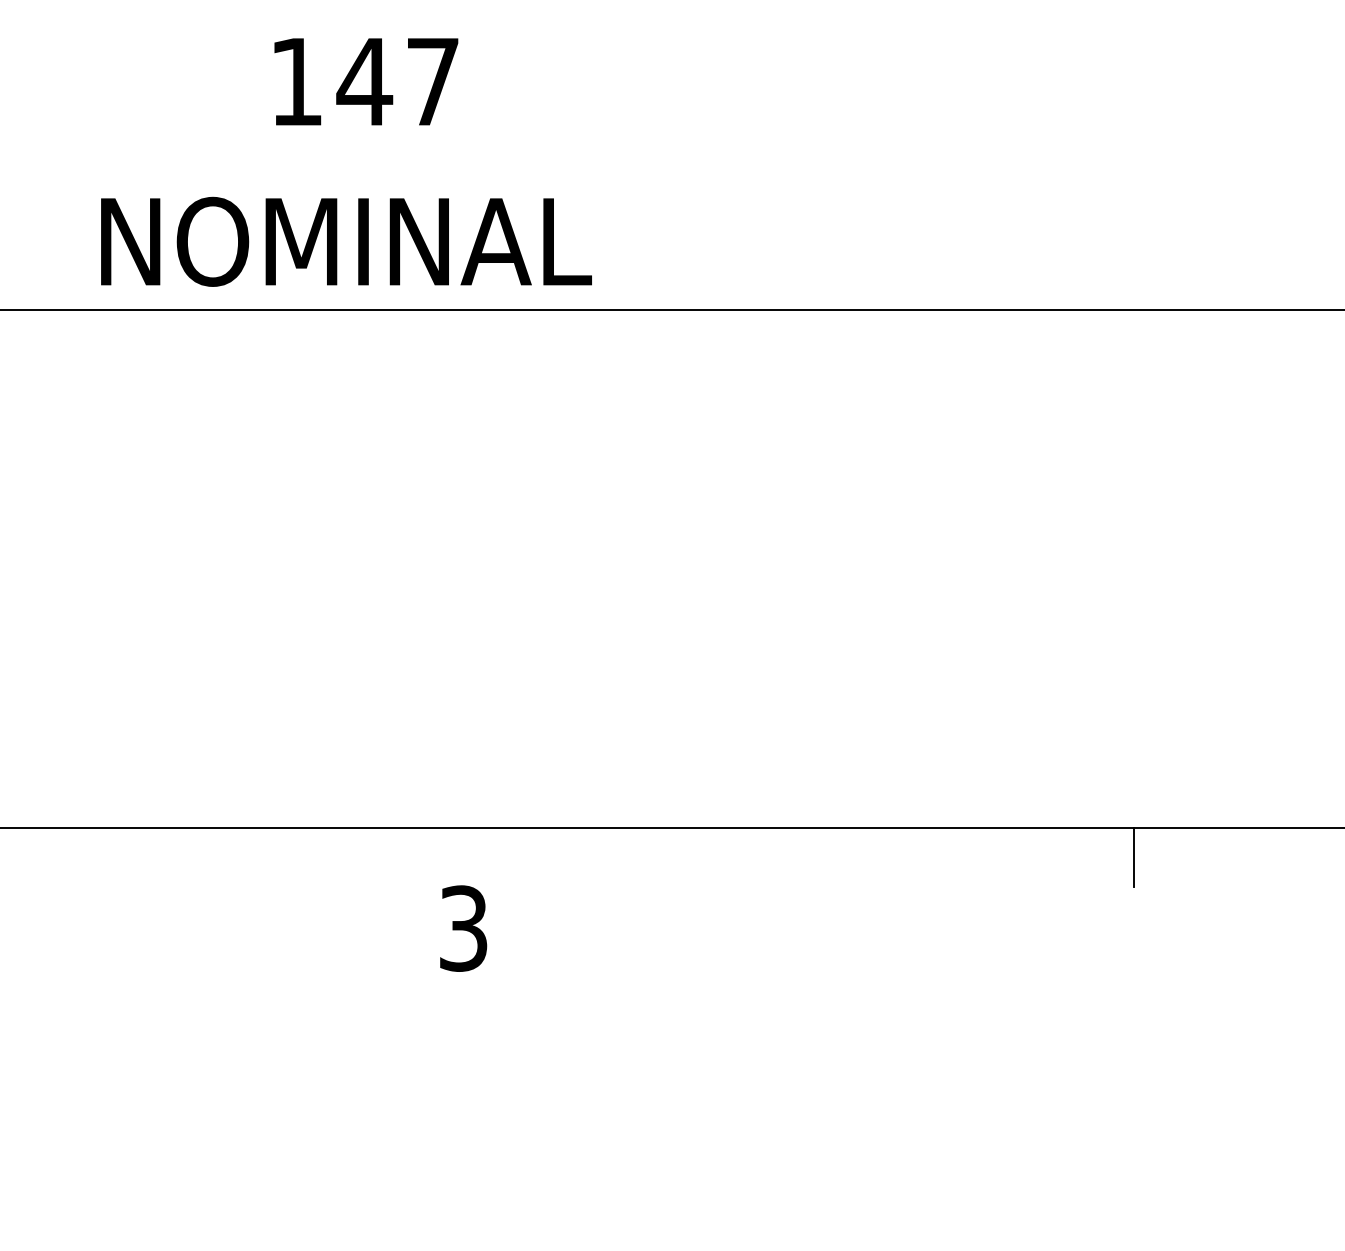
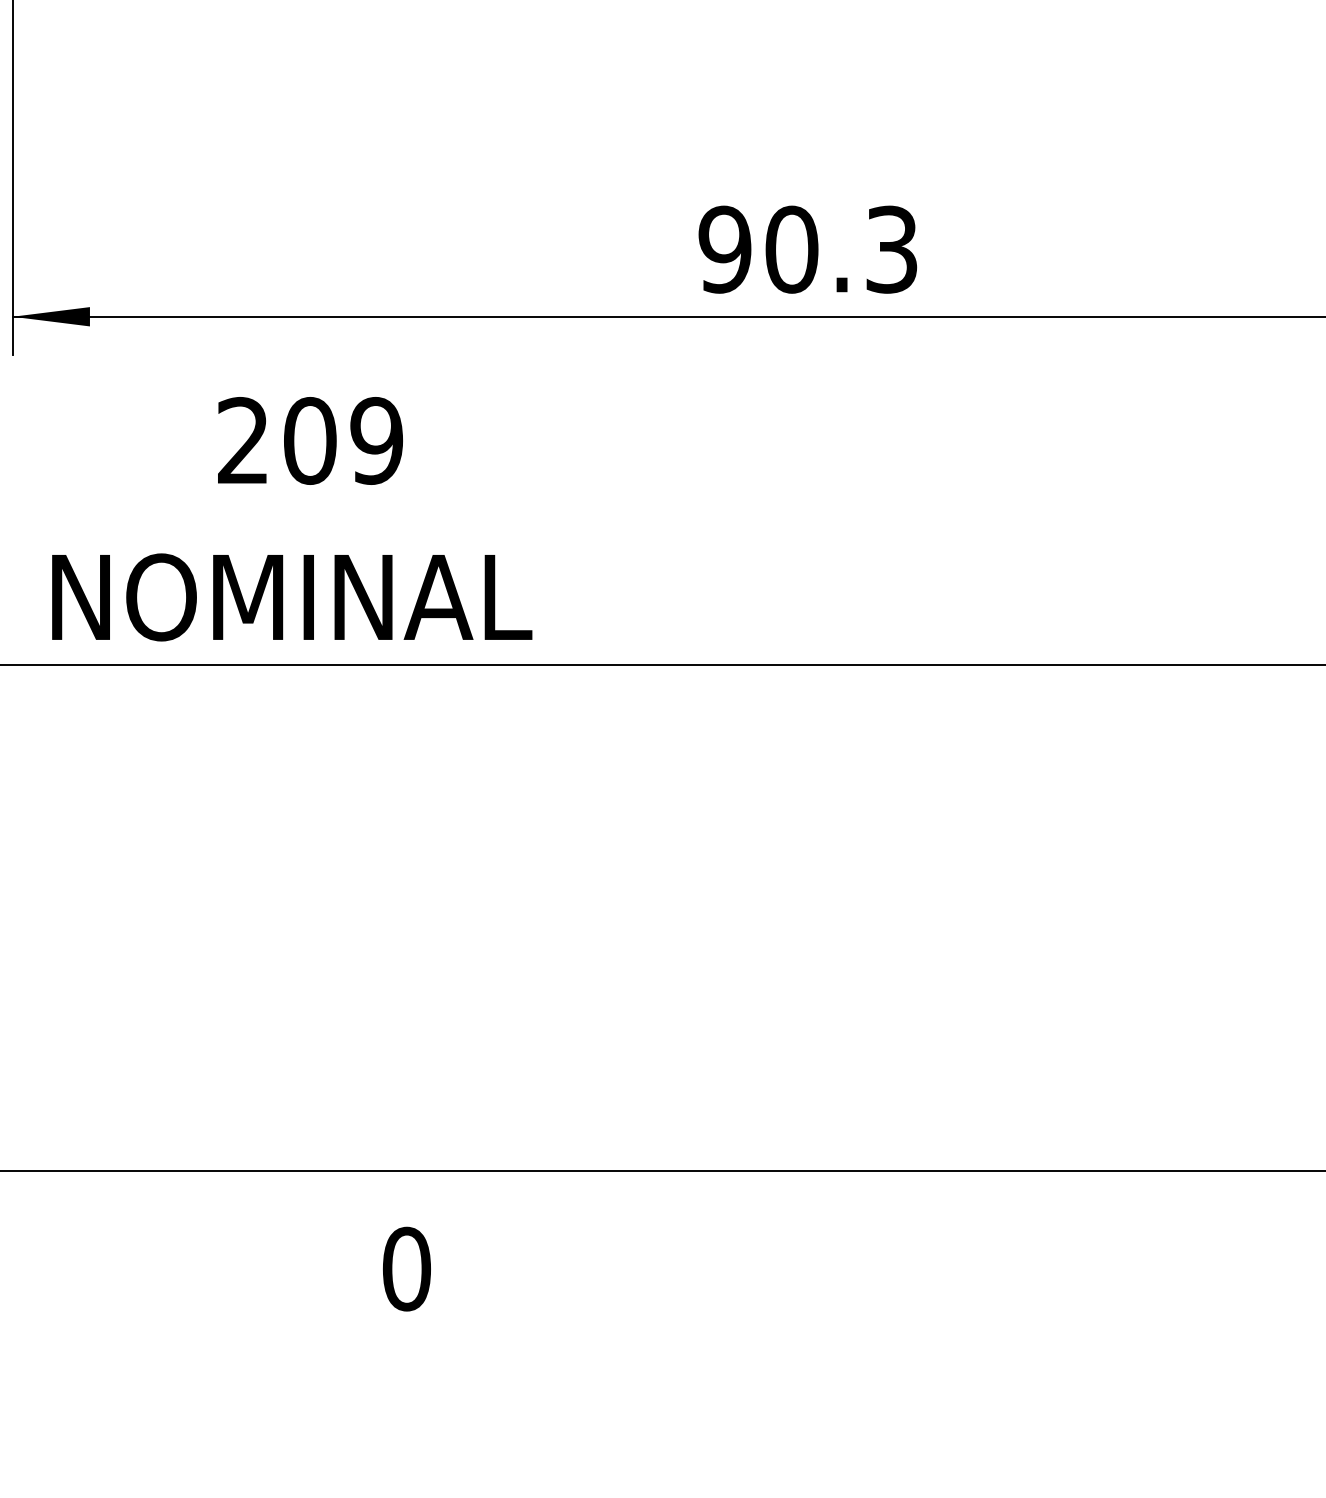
text: (365, 81) -> (310, 440), 147 -> 209
line: (1134, 857) -> (1062, 1199), removed
text: (463, 927) -> (406, 1268), 3 -> 0

